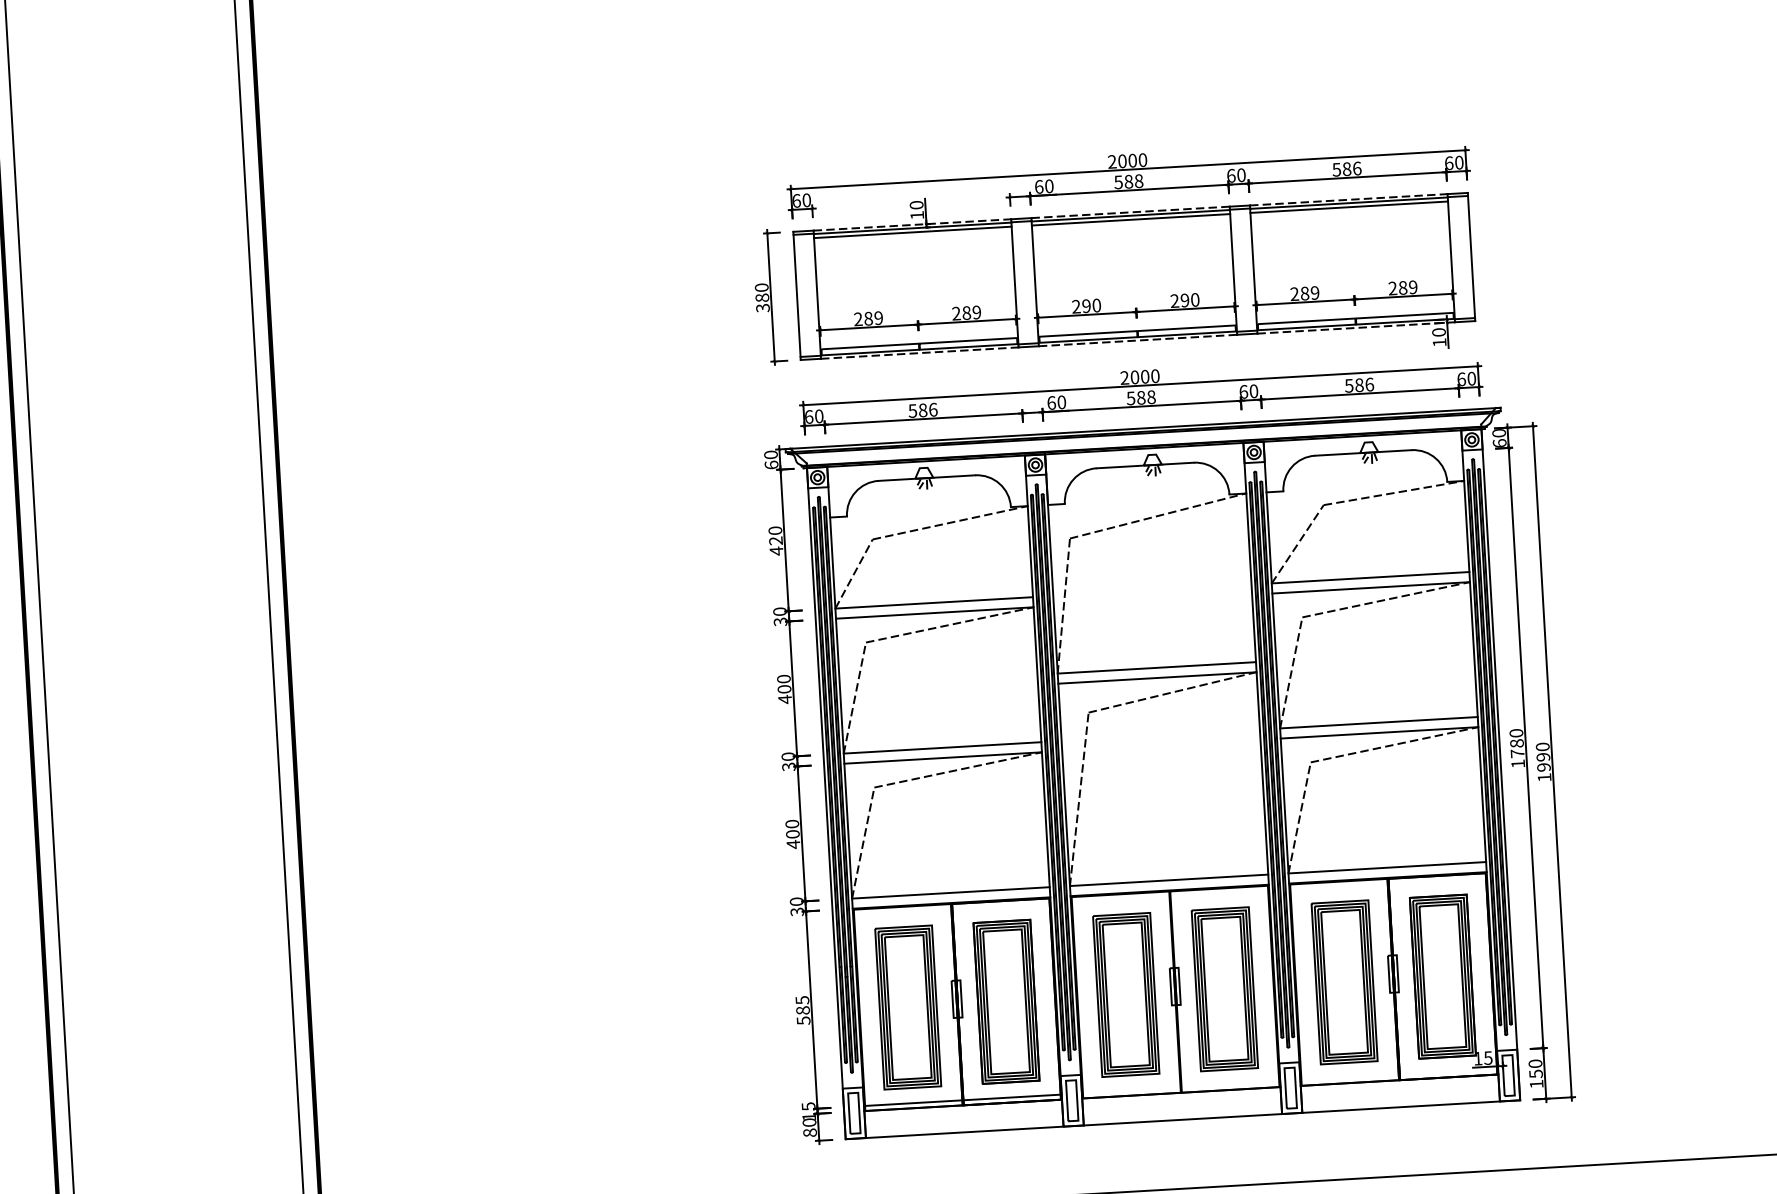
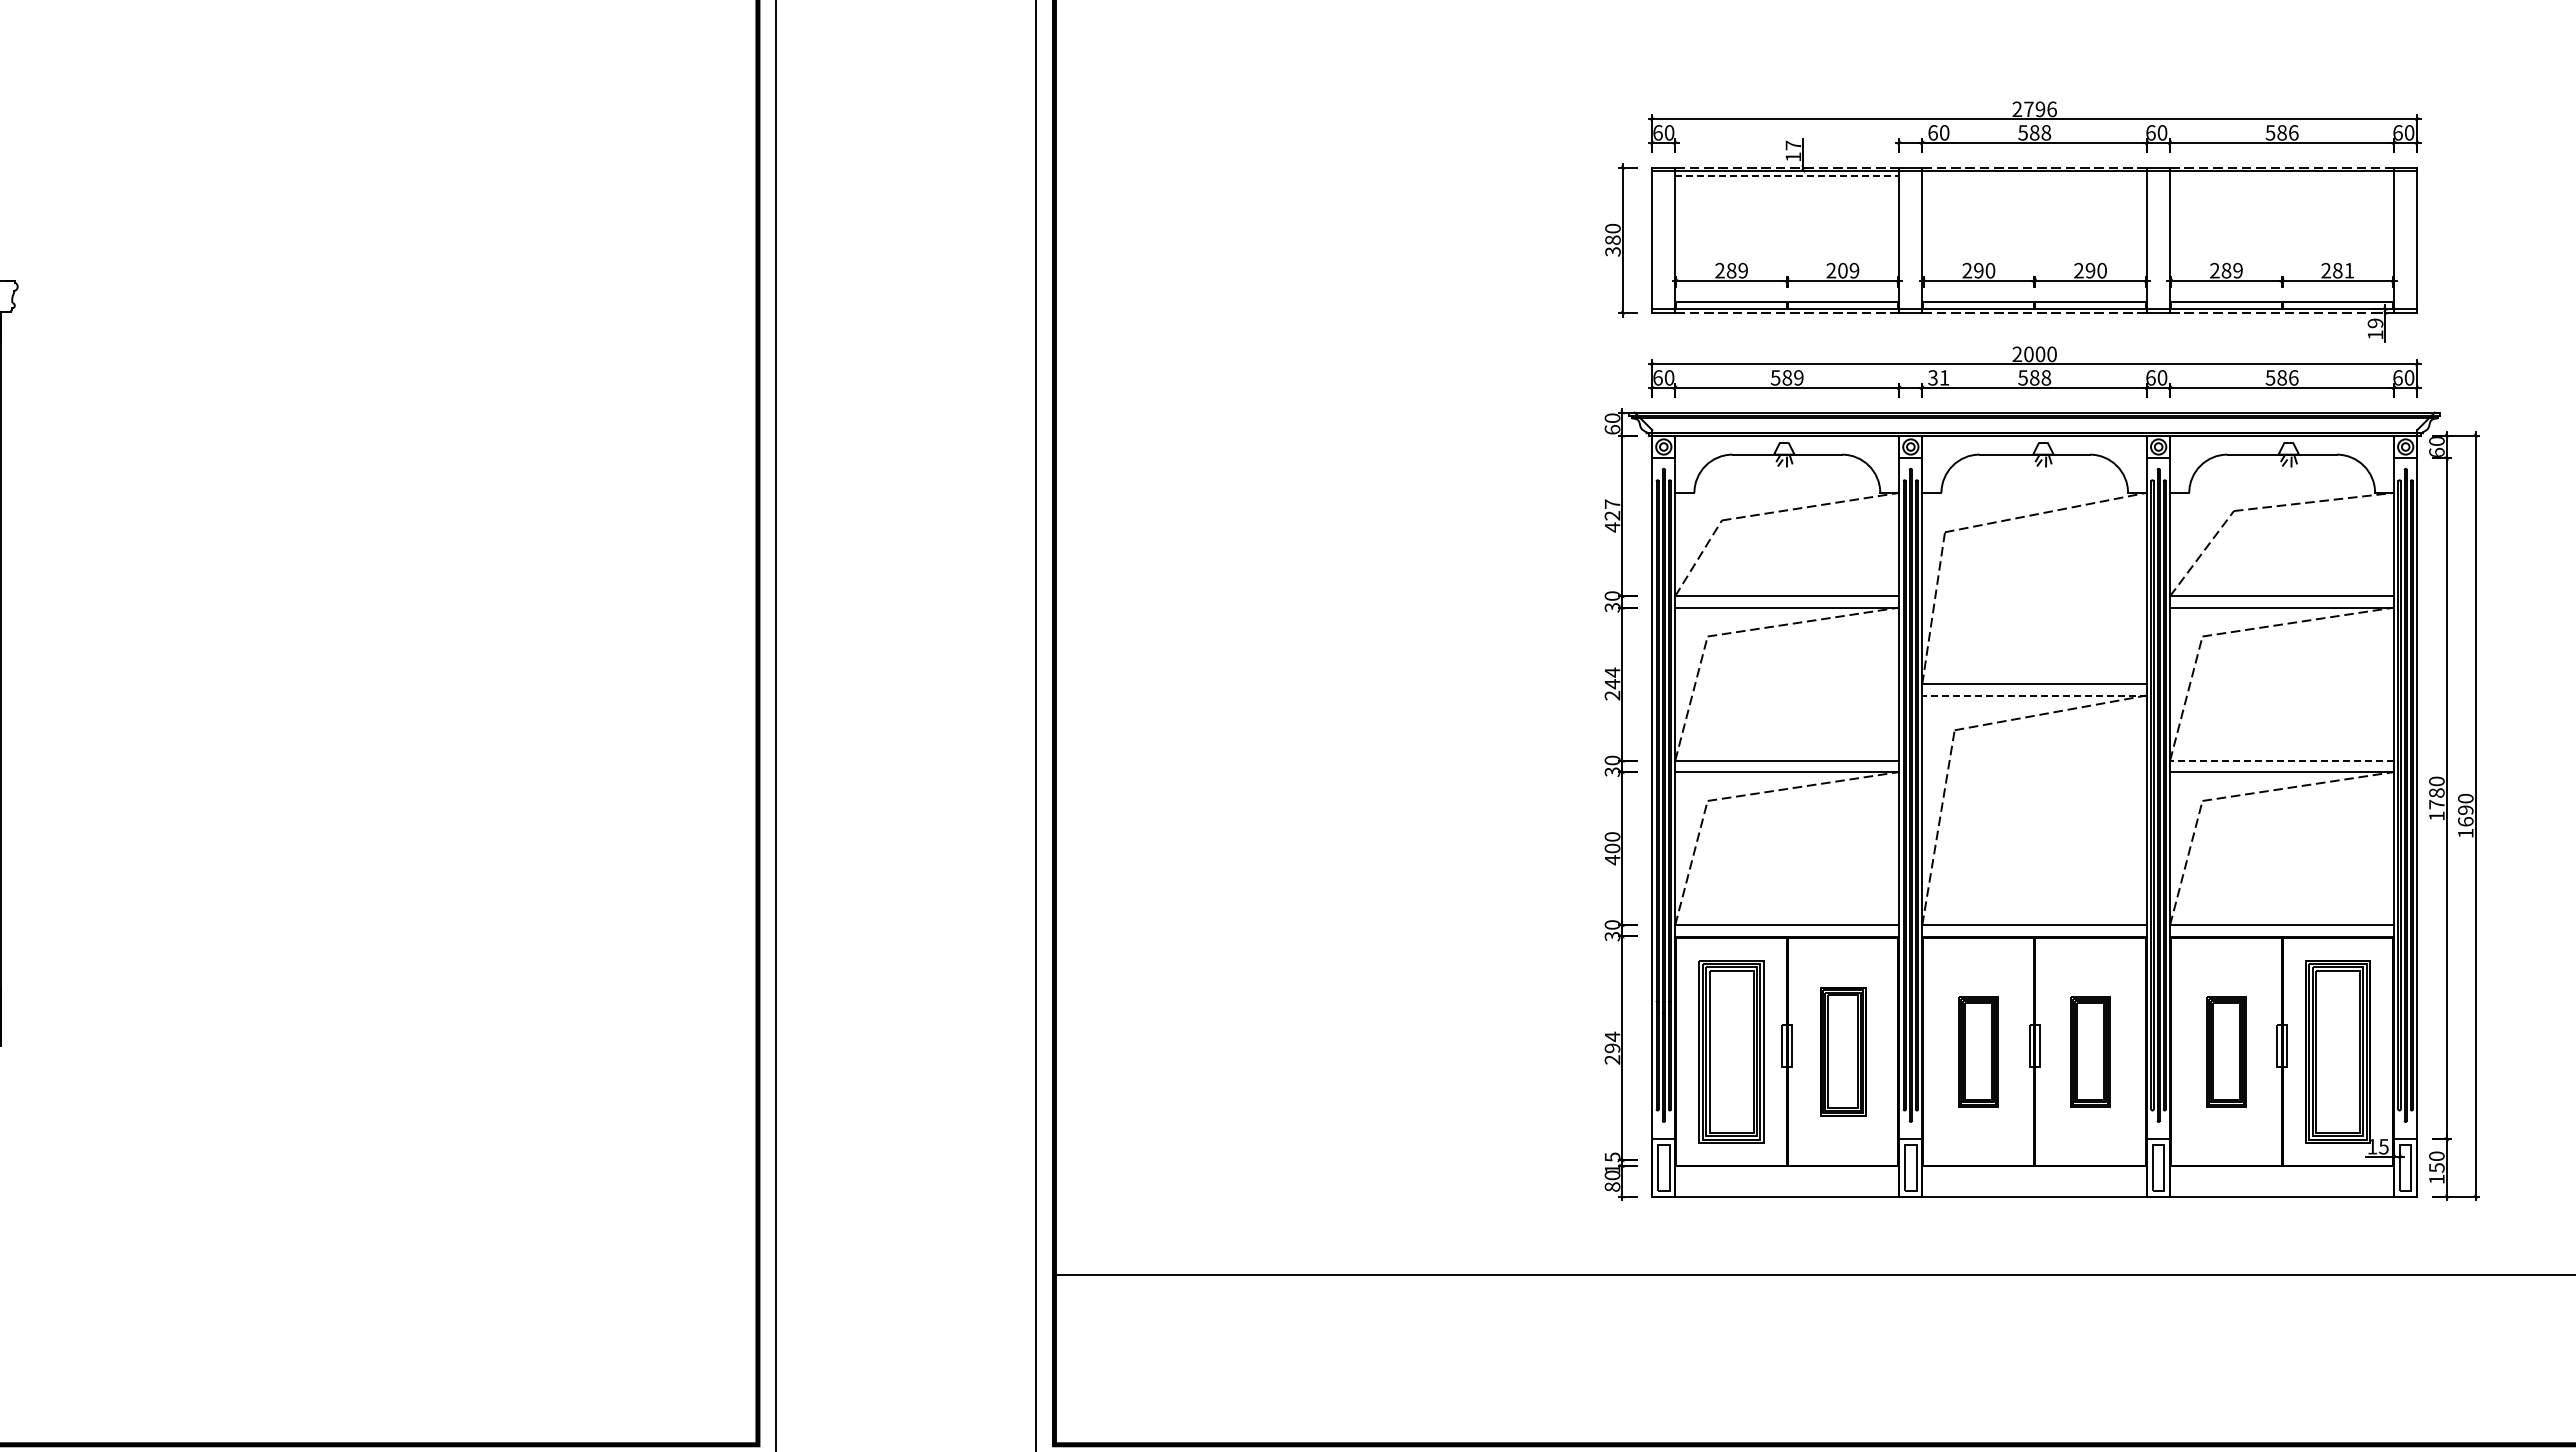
text: (1132, 160) -> (2040, 109), 2000 -> 2796
text: (916, 205) -> (1793, 145), 10 -> 17
line: (1349, 207) -> (2282, 176), removed
line: (1130, 220) -> (2034, 176), removed
line: (913, 232) -> (1787, 176), solid -> dashed
text: (1412, 287) -> (2348, 270), 289 -> 281
text: (966, 312) -> (1842, 270), 289 -> 209
text: (1439, 332) -> (2375, 323), 10 -> 19
text: (1056, 402) -> (1938, 377), 60 -> 31
text: (932, 409) -> (1798, 377), 586 -> 589
text: (775, 530) -> (1612, 503), 420 -> 427
line: (1157, 677) -> (2034, 695), solid -> dashed
text: (784, 688) -> (1612, 683), 400 -> 244
line: (1378, 722) -> (2281, 760), solid -> dashed
text: (1543, 767) -> (2465, 821), 1990 -> 1690
part: (1344, 982) -> (2226, 1051), size x0.6
part: (1224, 989) -> (2090, 1051), size x0.6
part: (1125, 994) -> (1978, 1051), size x0.6
part: (1006, 1001) -> (1842, 1051), size x0.7
text: (802, 1009) -> (1612, 1047), 585 -> 294
line: (963, 1100) -> (1787, 1160), removed

